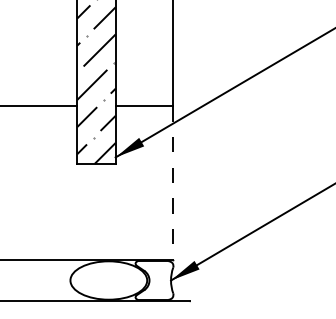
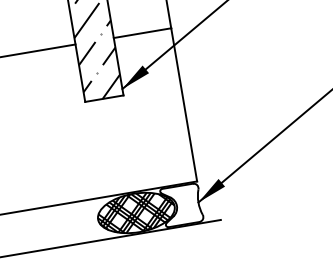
line: (173, 183) -> (184, 105), dashed -> solid
hatch: (108, 280) -> (136, 213), added

